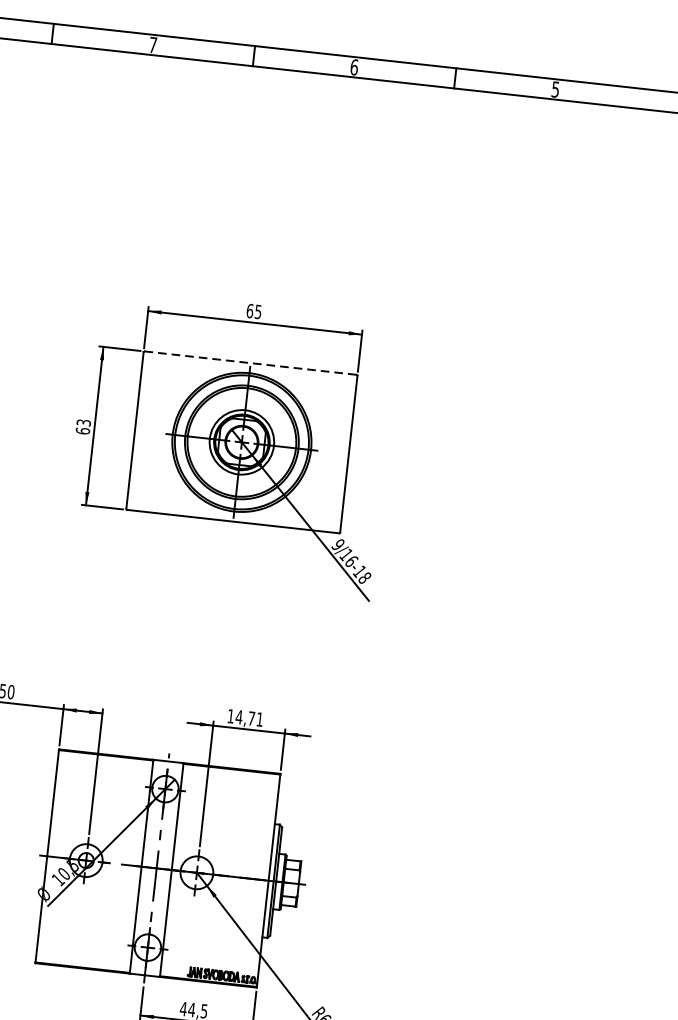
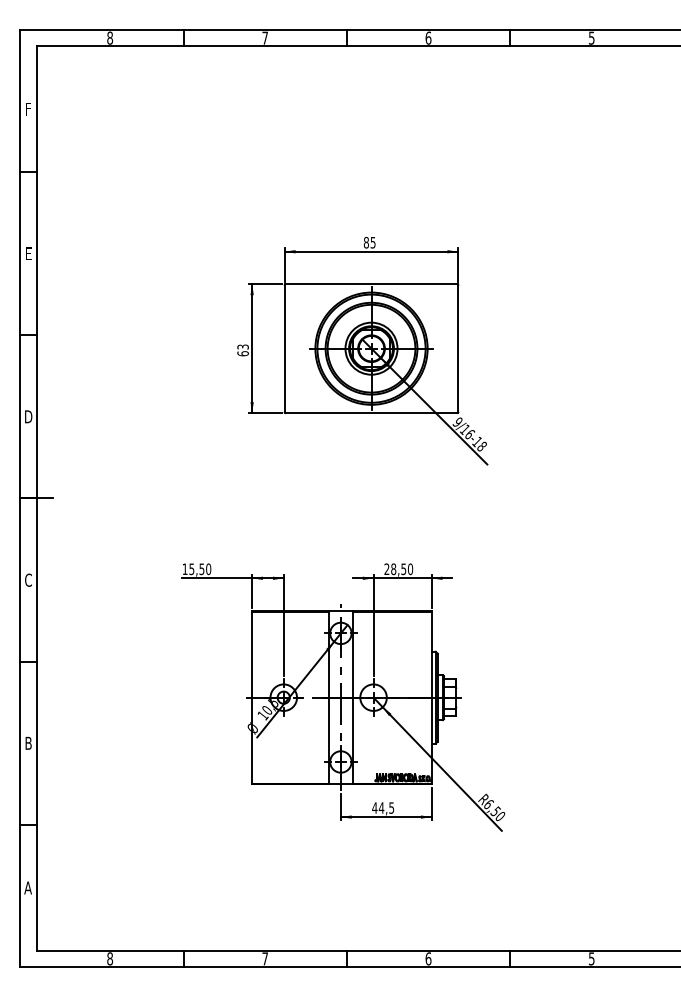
text: (250, 310) -> (366, 242), 65 -> 85
line: (251, 363) -> (372, 284), dashed -> solid
text: (245, 718) -> (398, 569), 14,71 -> 28,50

